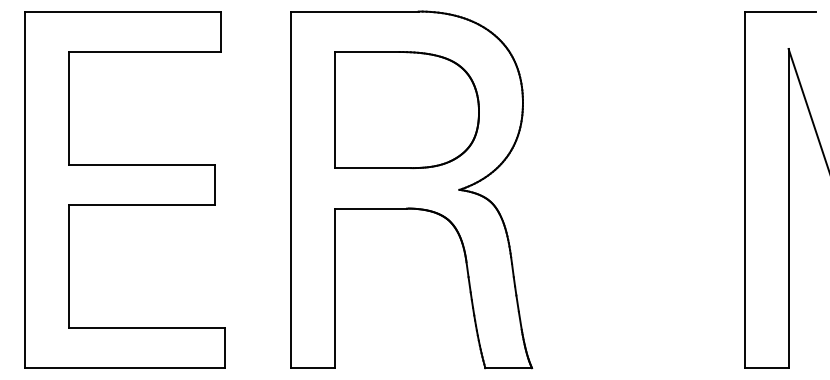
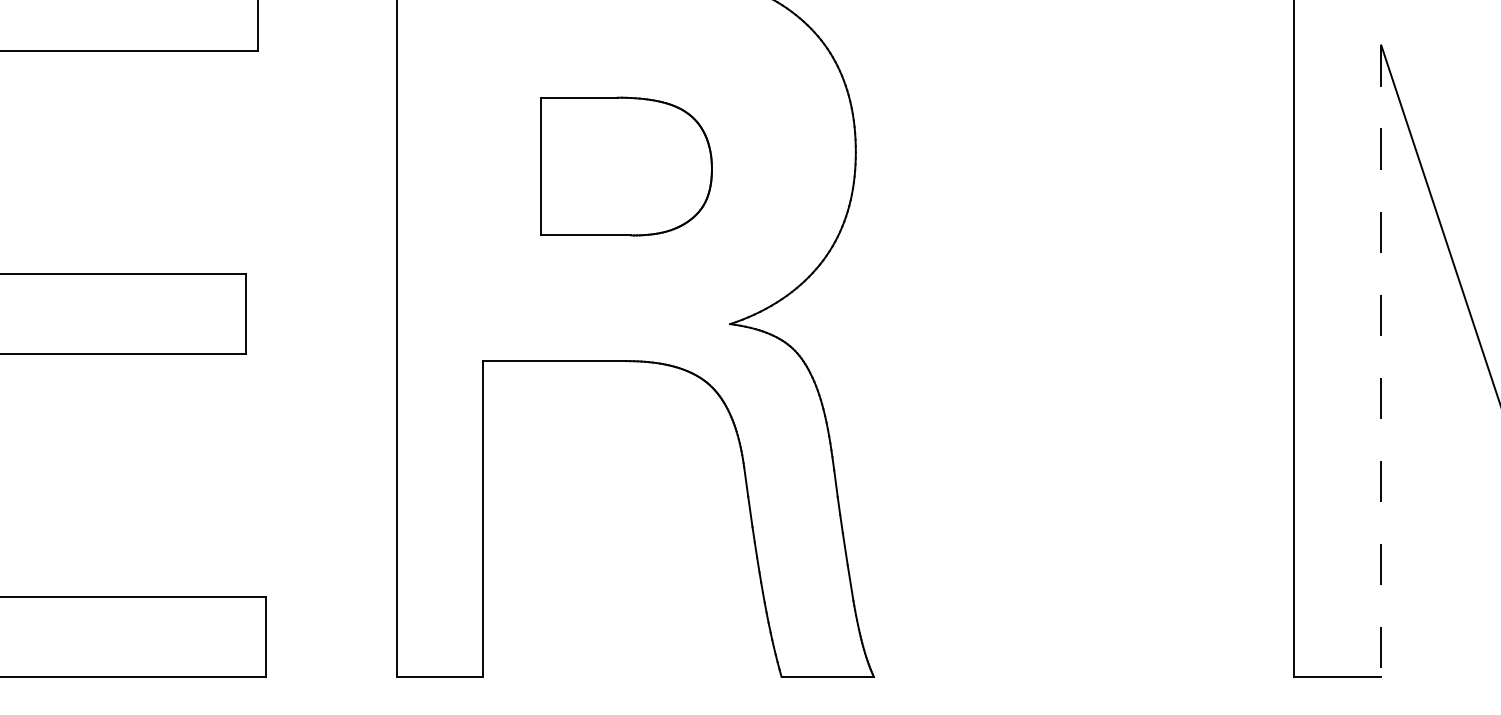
part: (406, 110) -> (625, 167), size x0.6
line: (788, 208) -> (1381, 360), solid -> dashed

